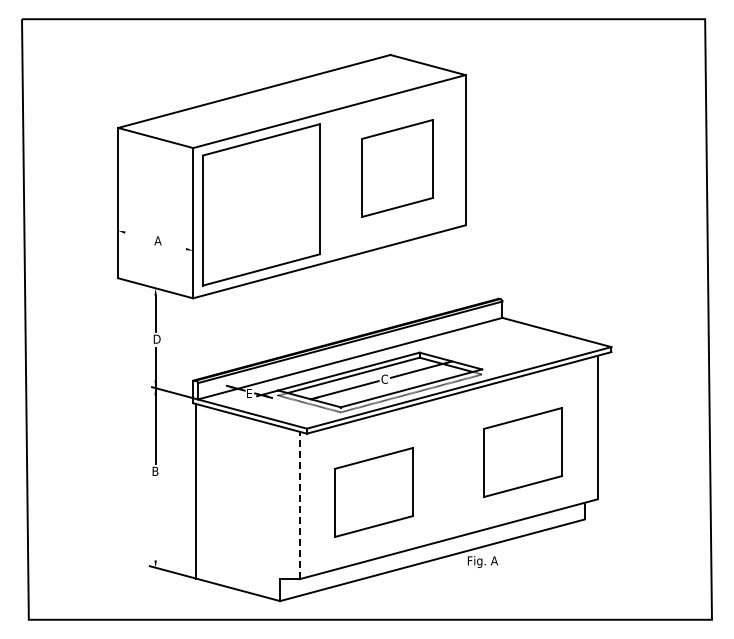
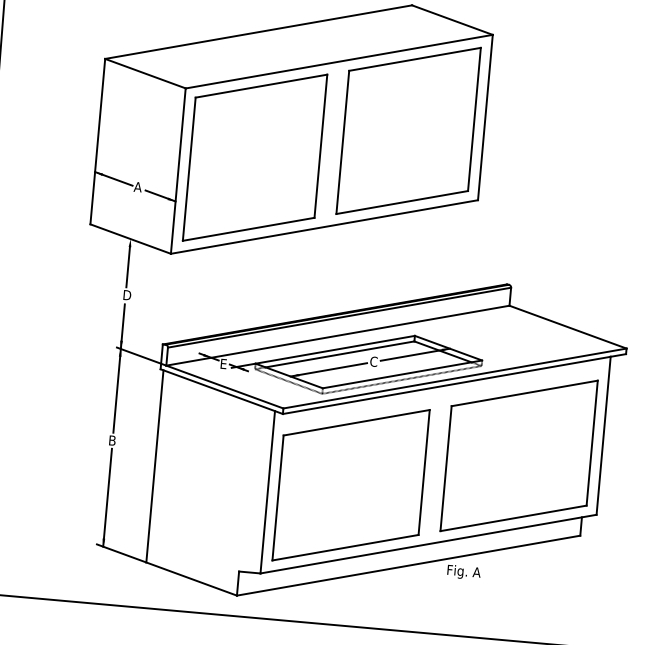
part: (397, 168) -> (408, 130), size x1.67
line: (135, 235) -> (113, 178), added
line: (179, 246) -> (161, 195), added
part: (522, 452) -> (518, 455), size x1.67
part: (373, 492) -> (350, 485), size x1.67
line: (299, 505) -> (267, 492), dashed -> solid
line: (155, 522) -> (107, 496), added

